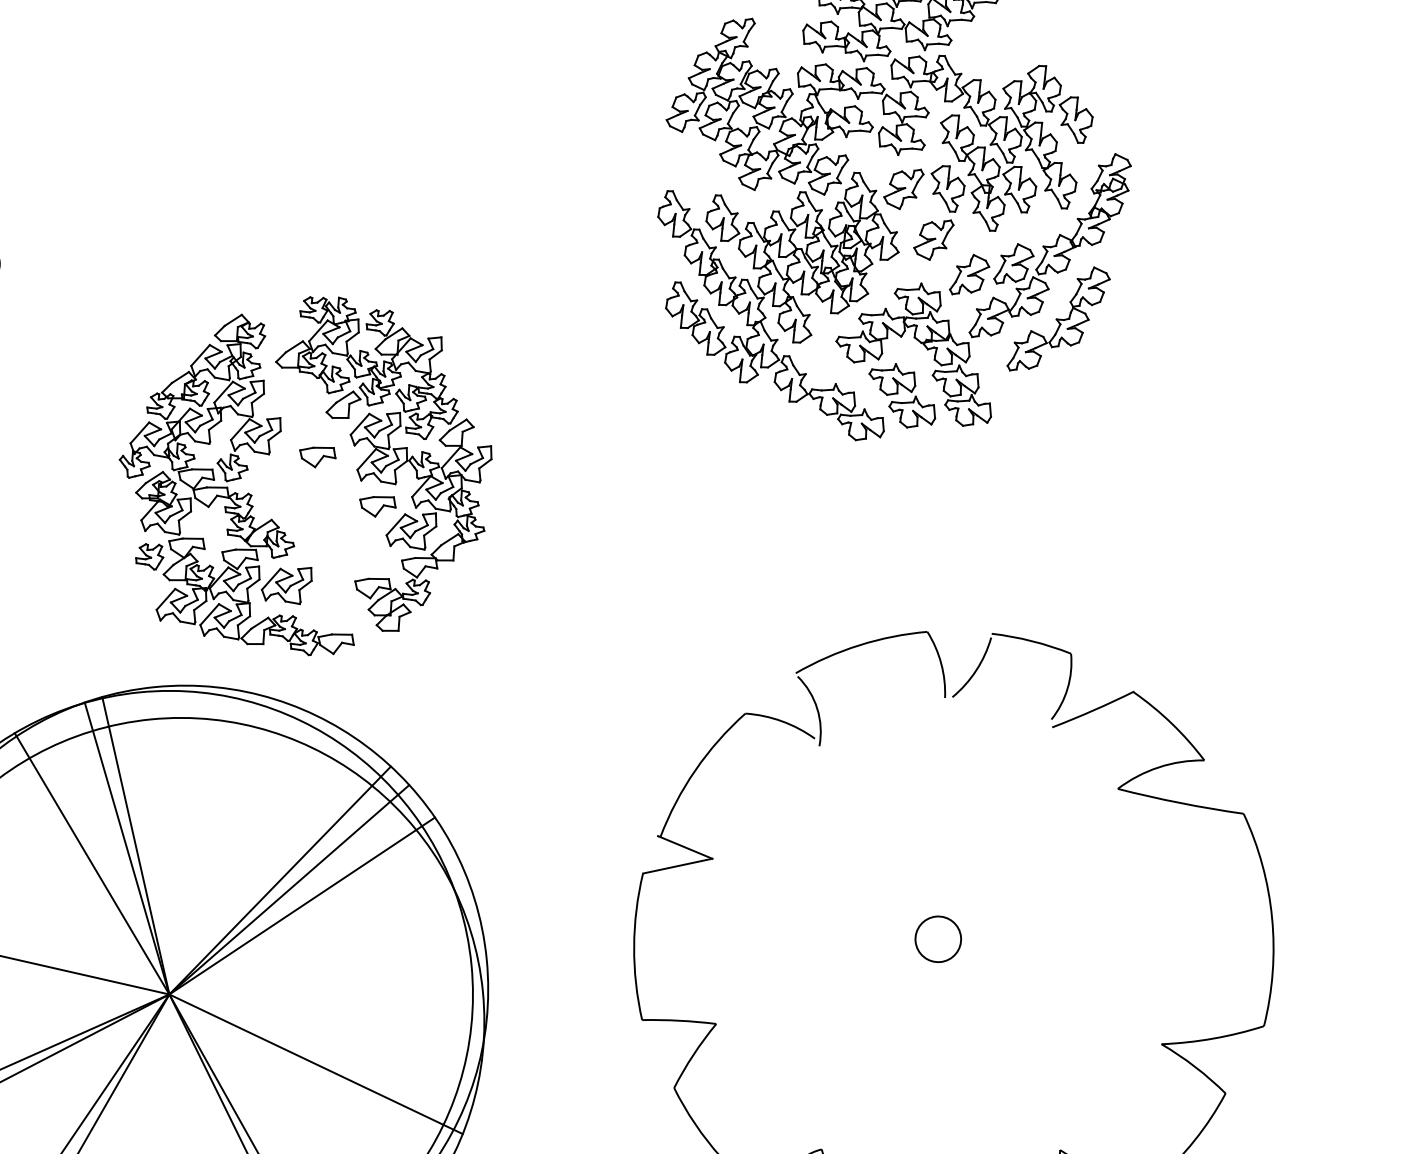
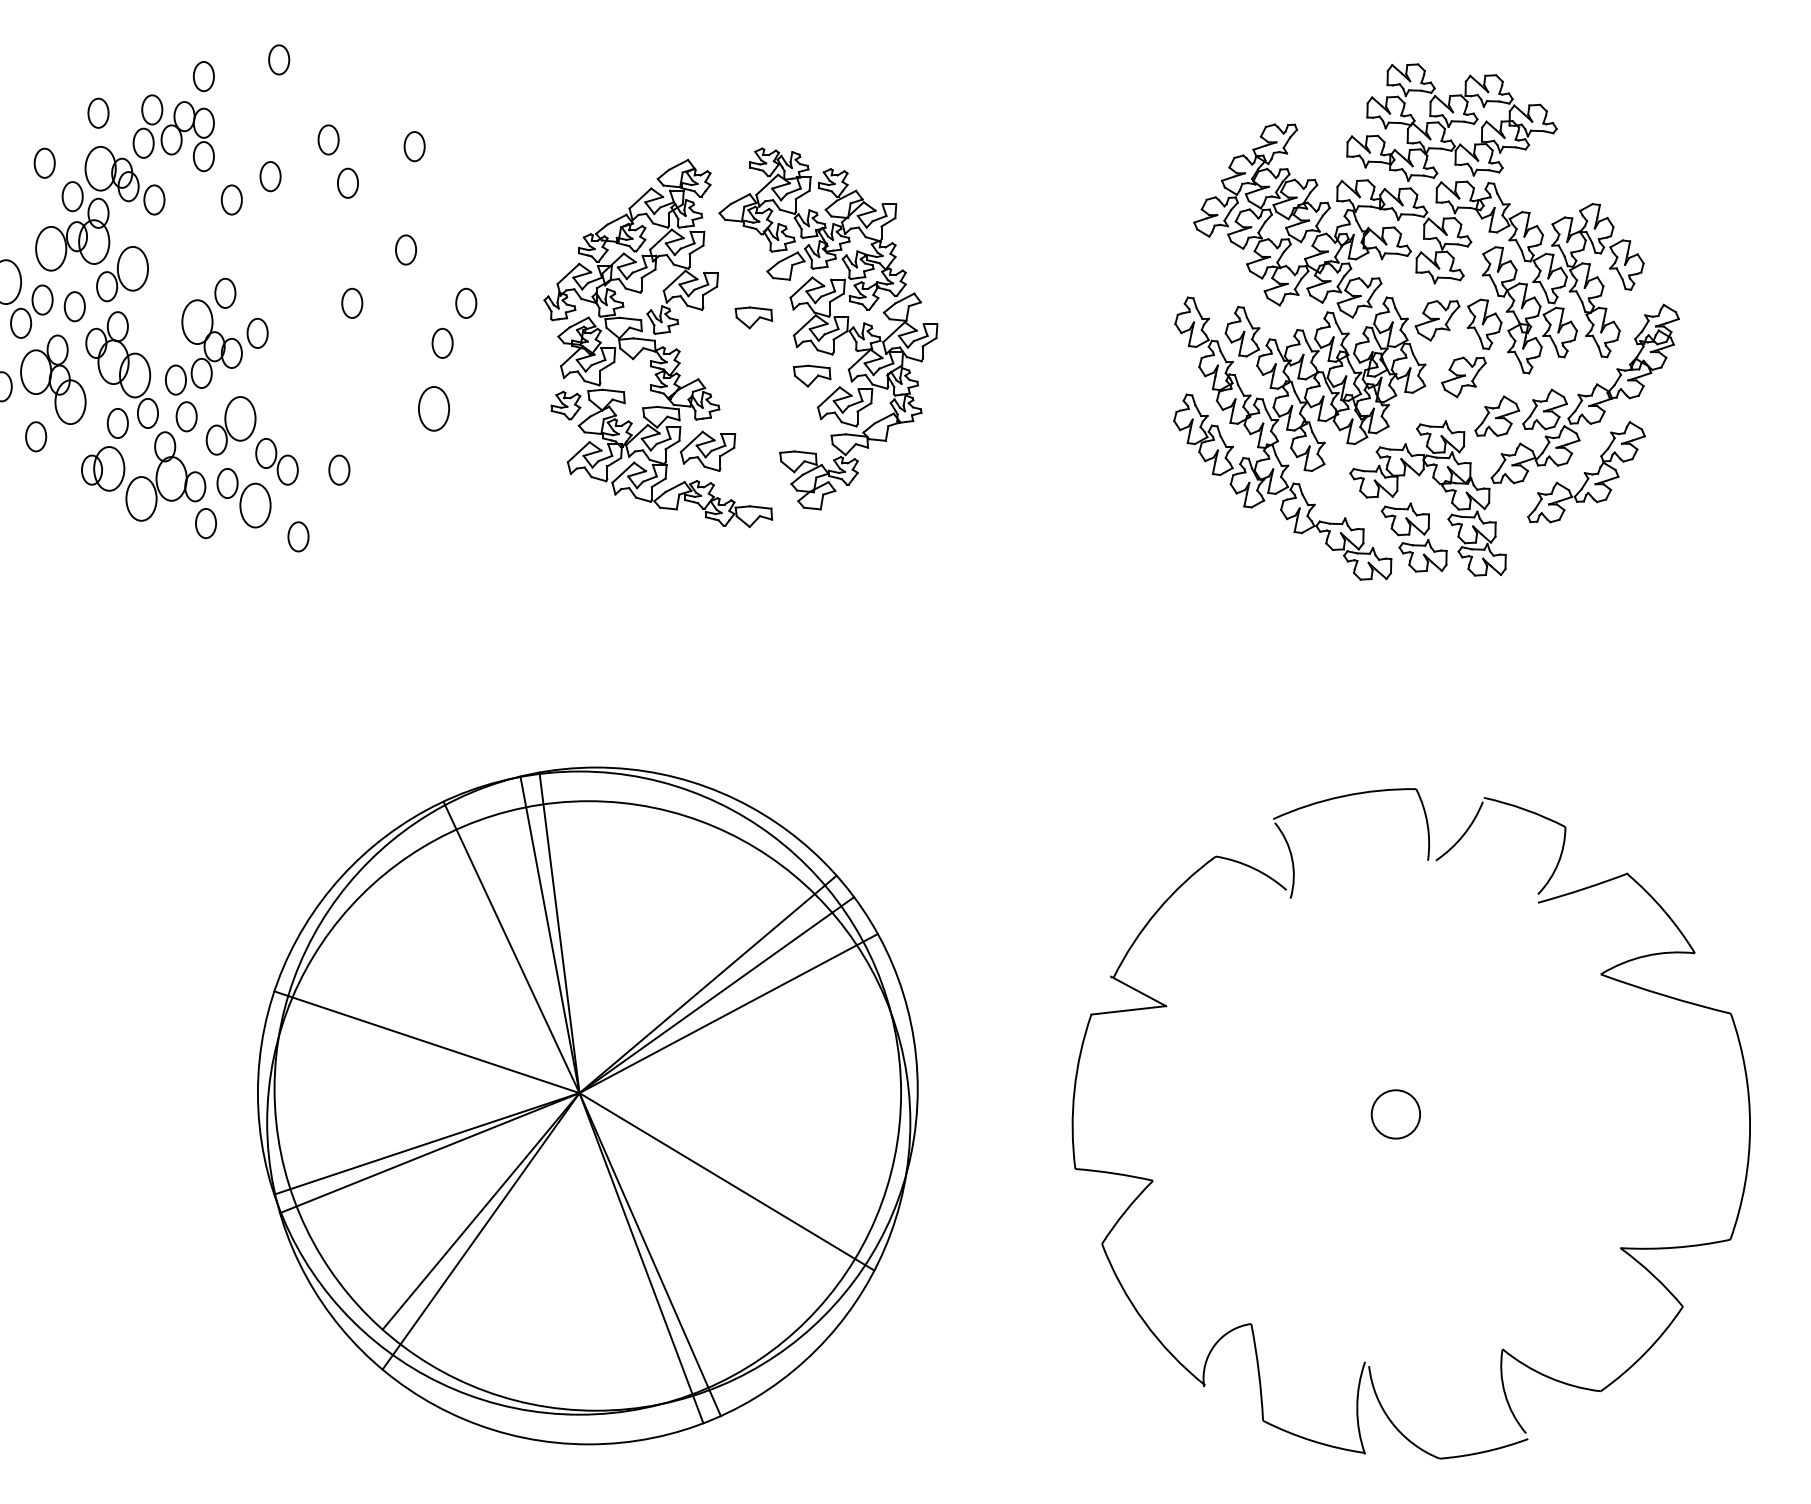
part: (314, 467) -> (748, 328), moved

